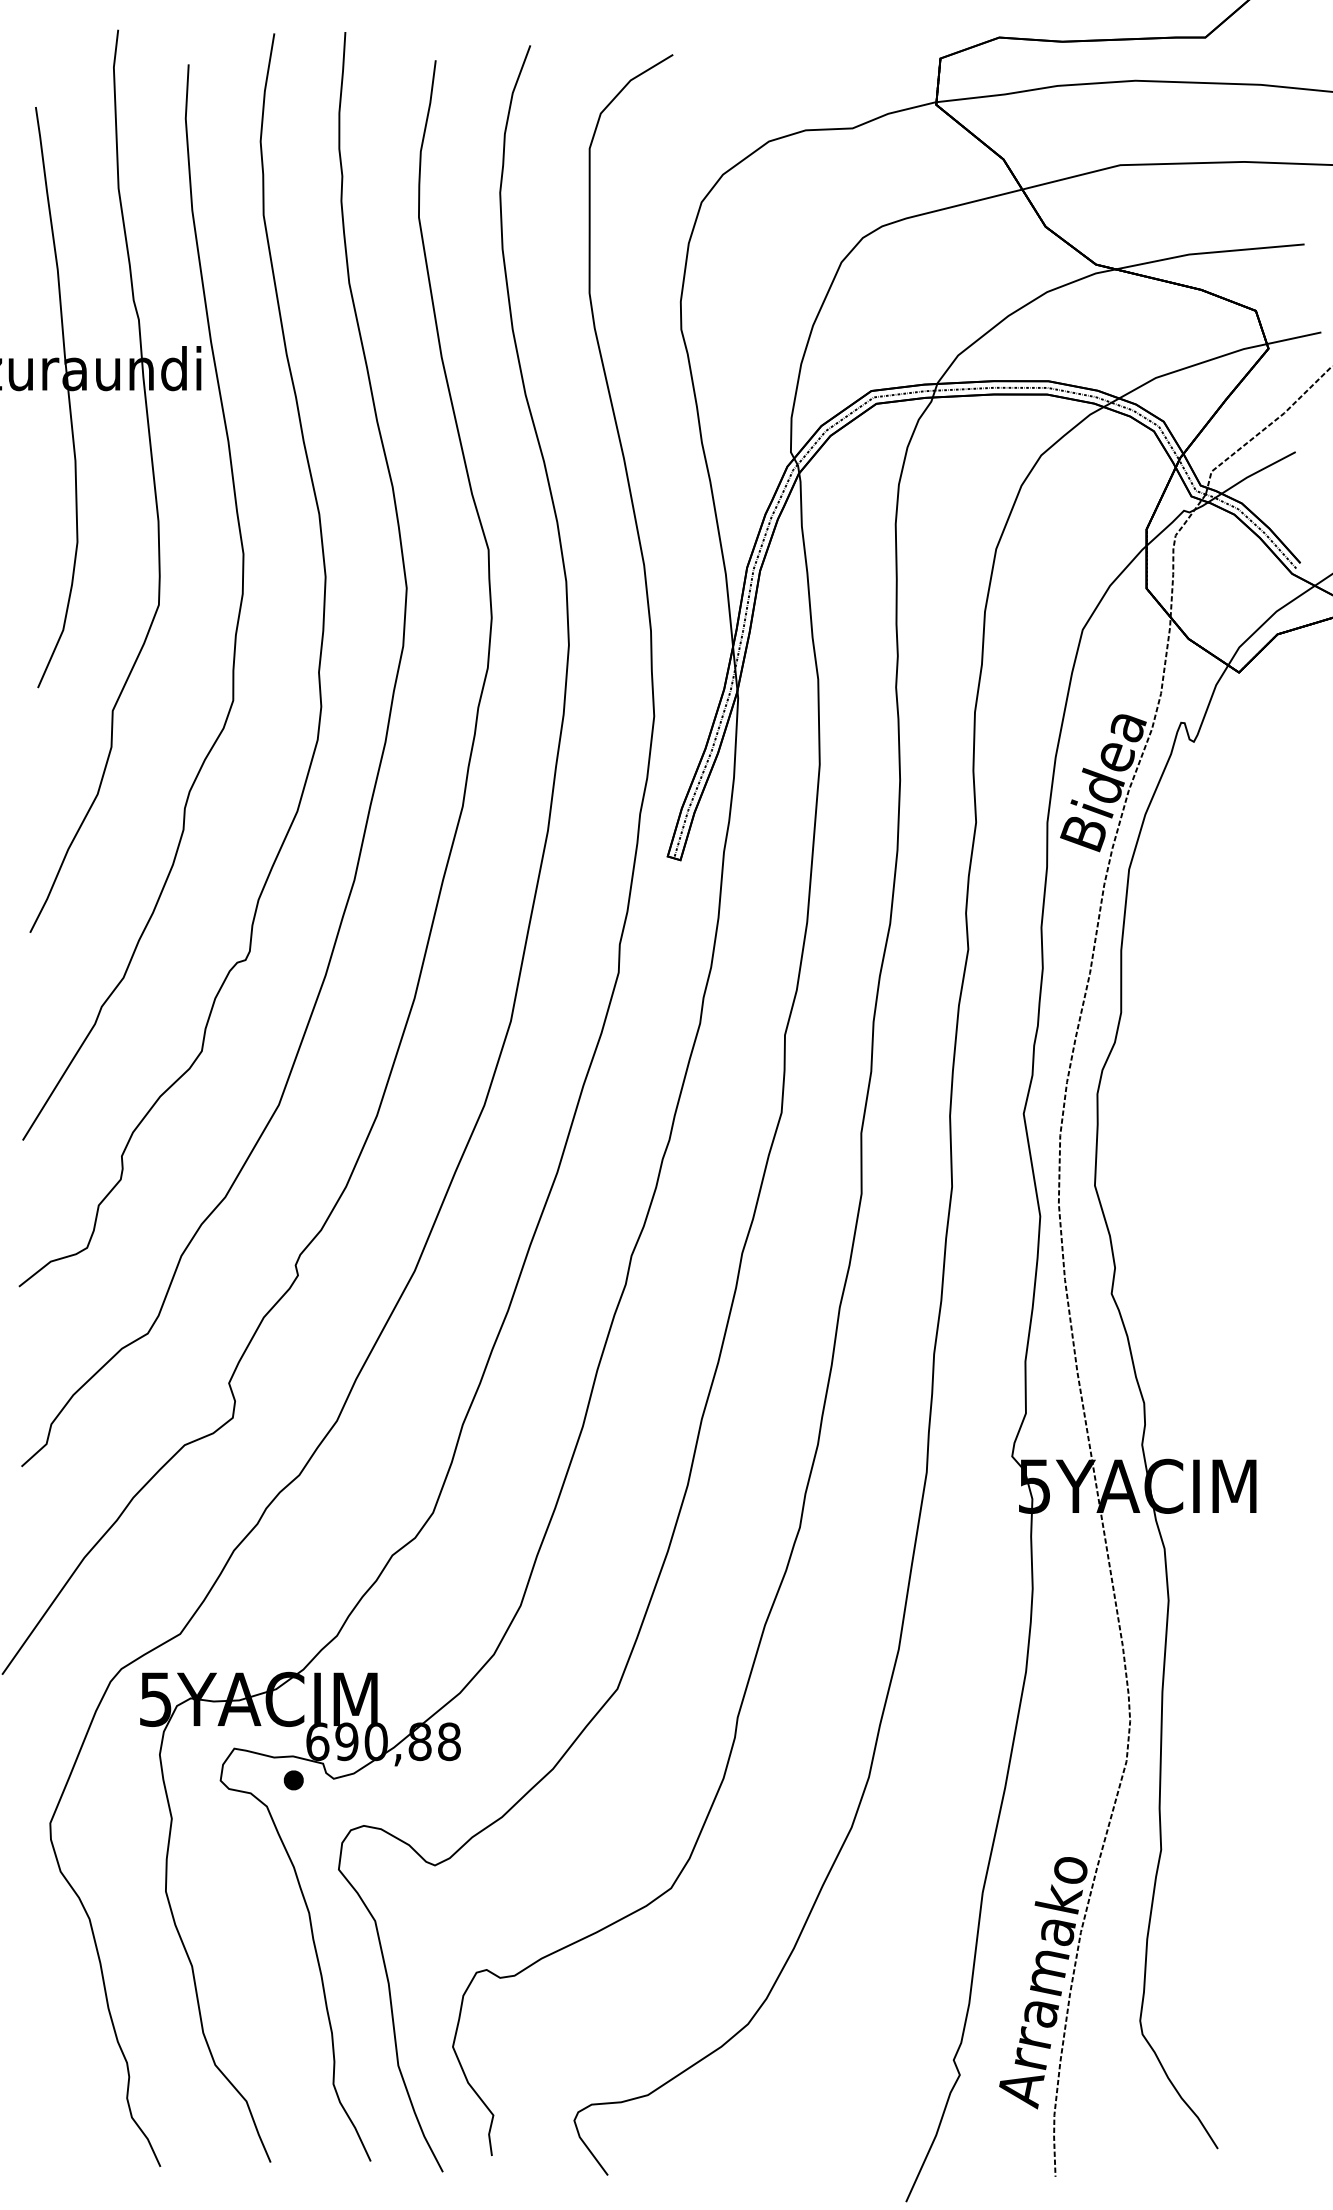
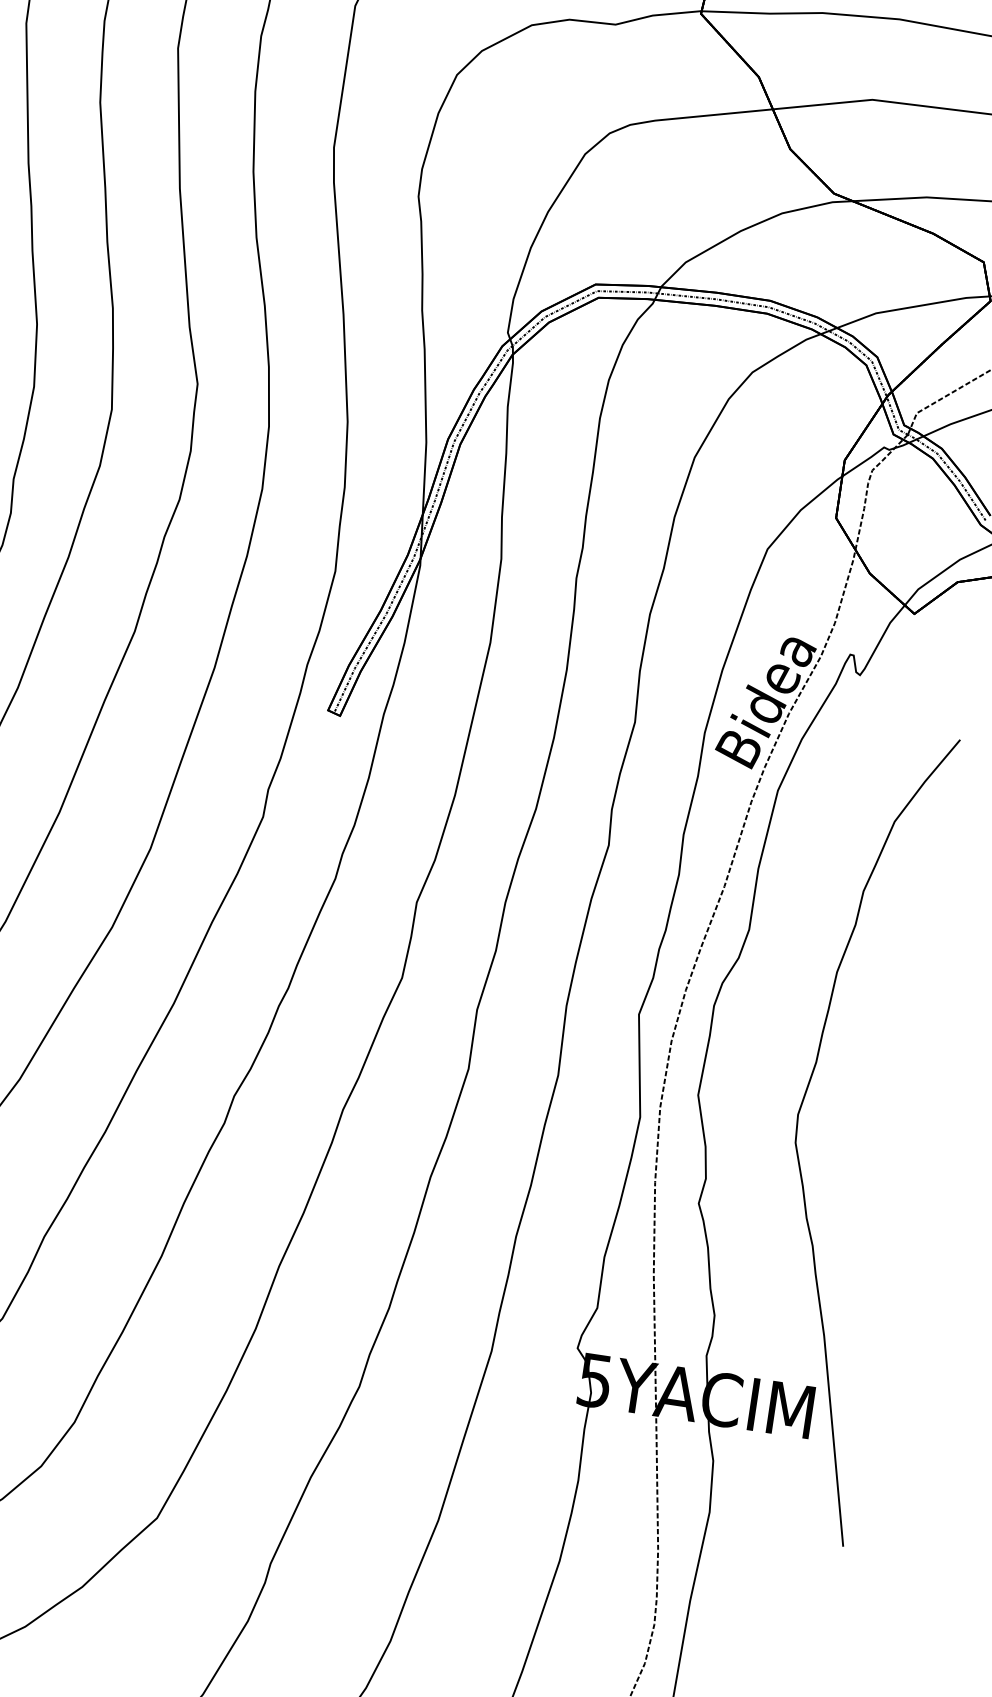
curve: (1199, 1203) -> (797, 1127), added

